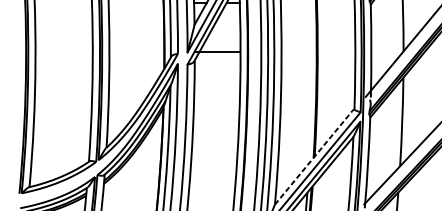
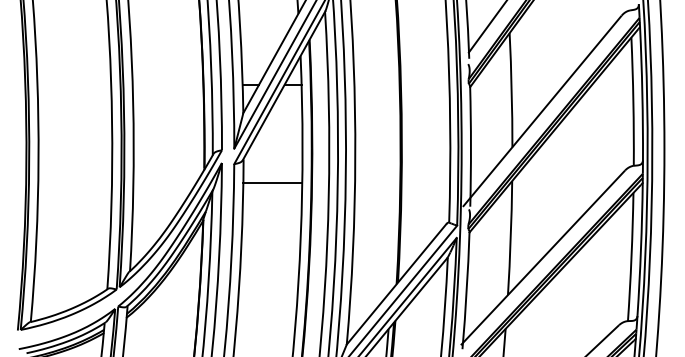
line: (217, 51) -> (272, 182), moved
line: (313, 157) -> (396, 283), dashed -> solid

